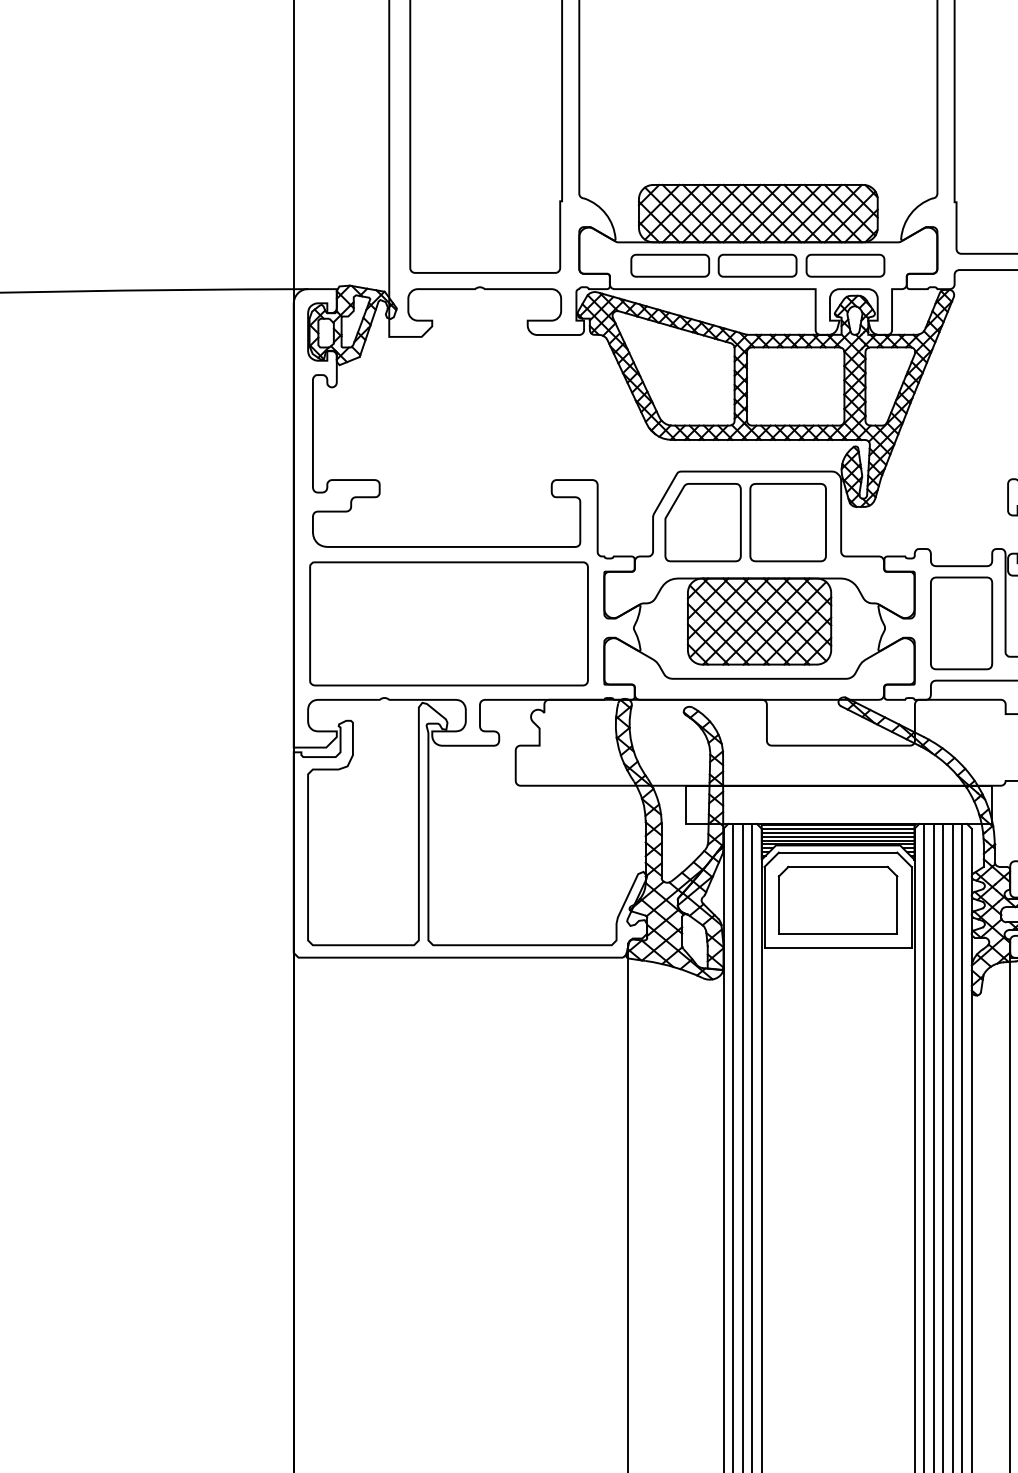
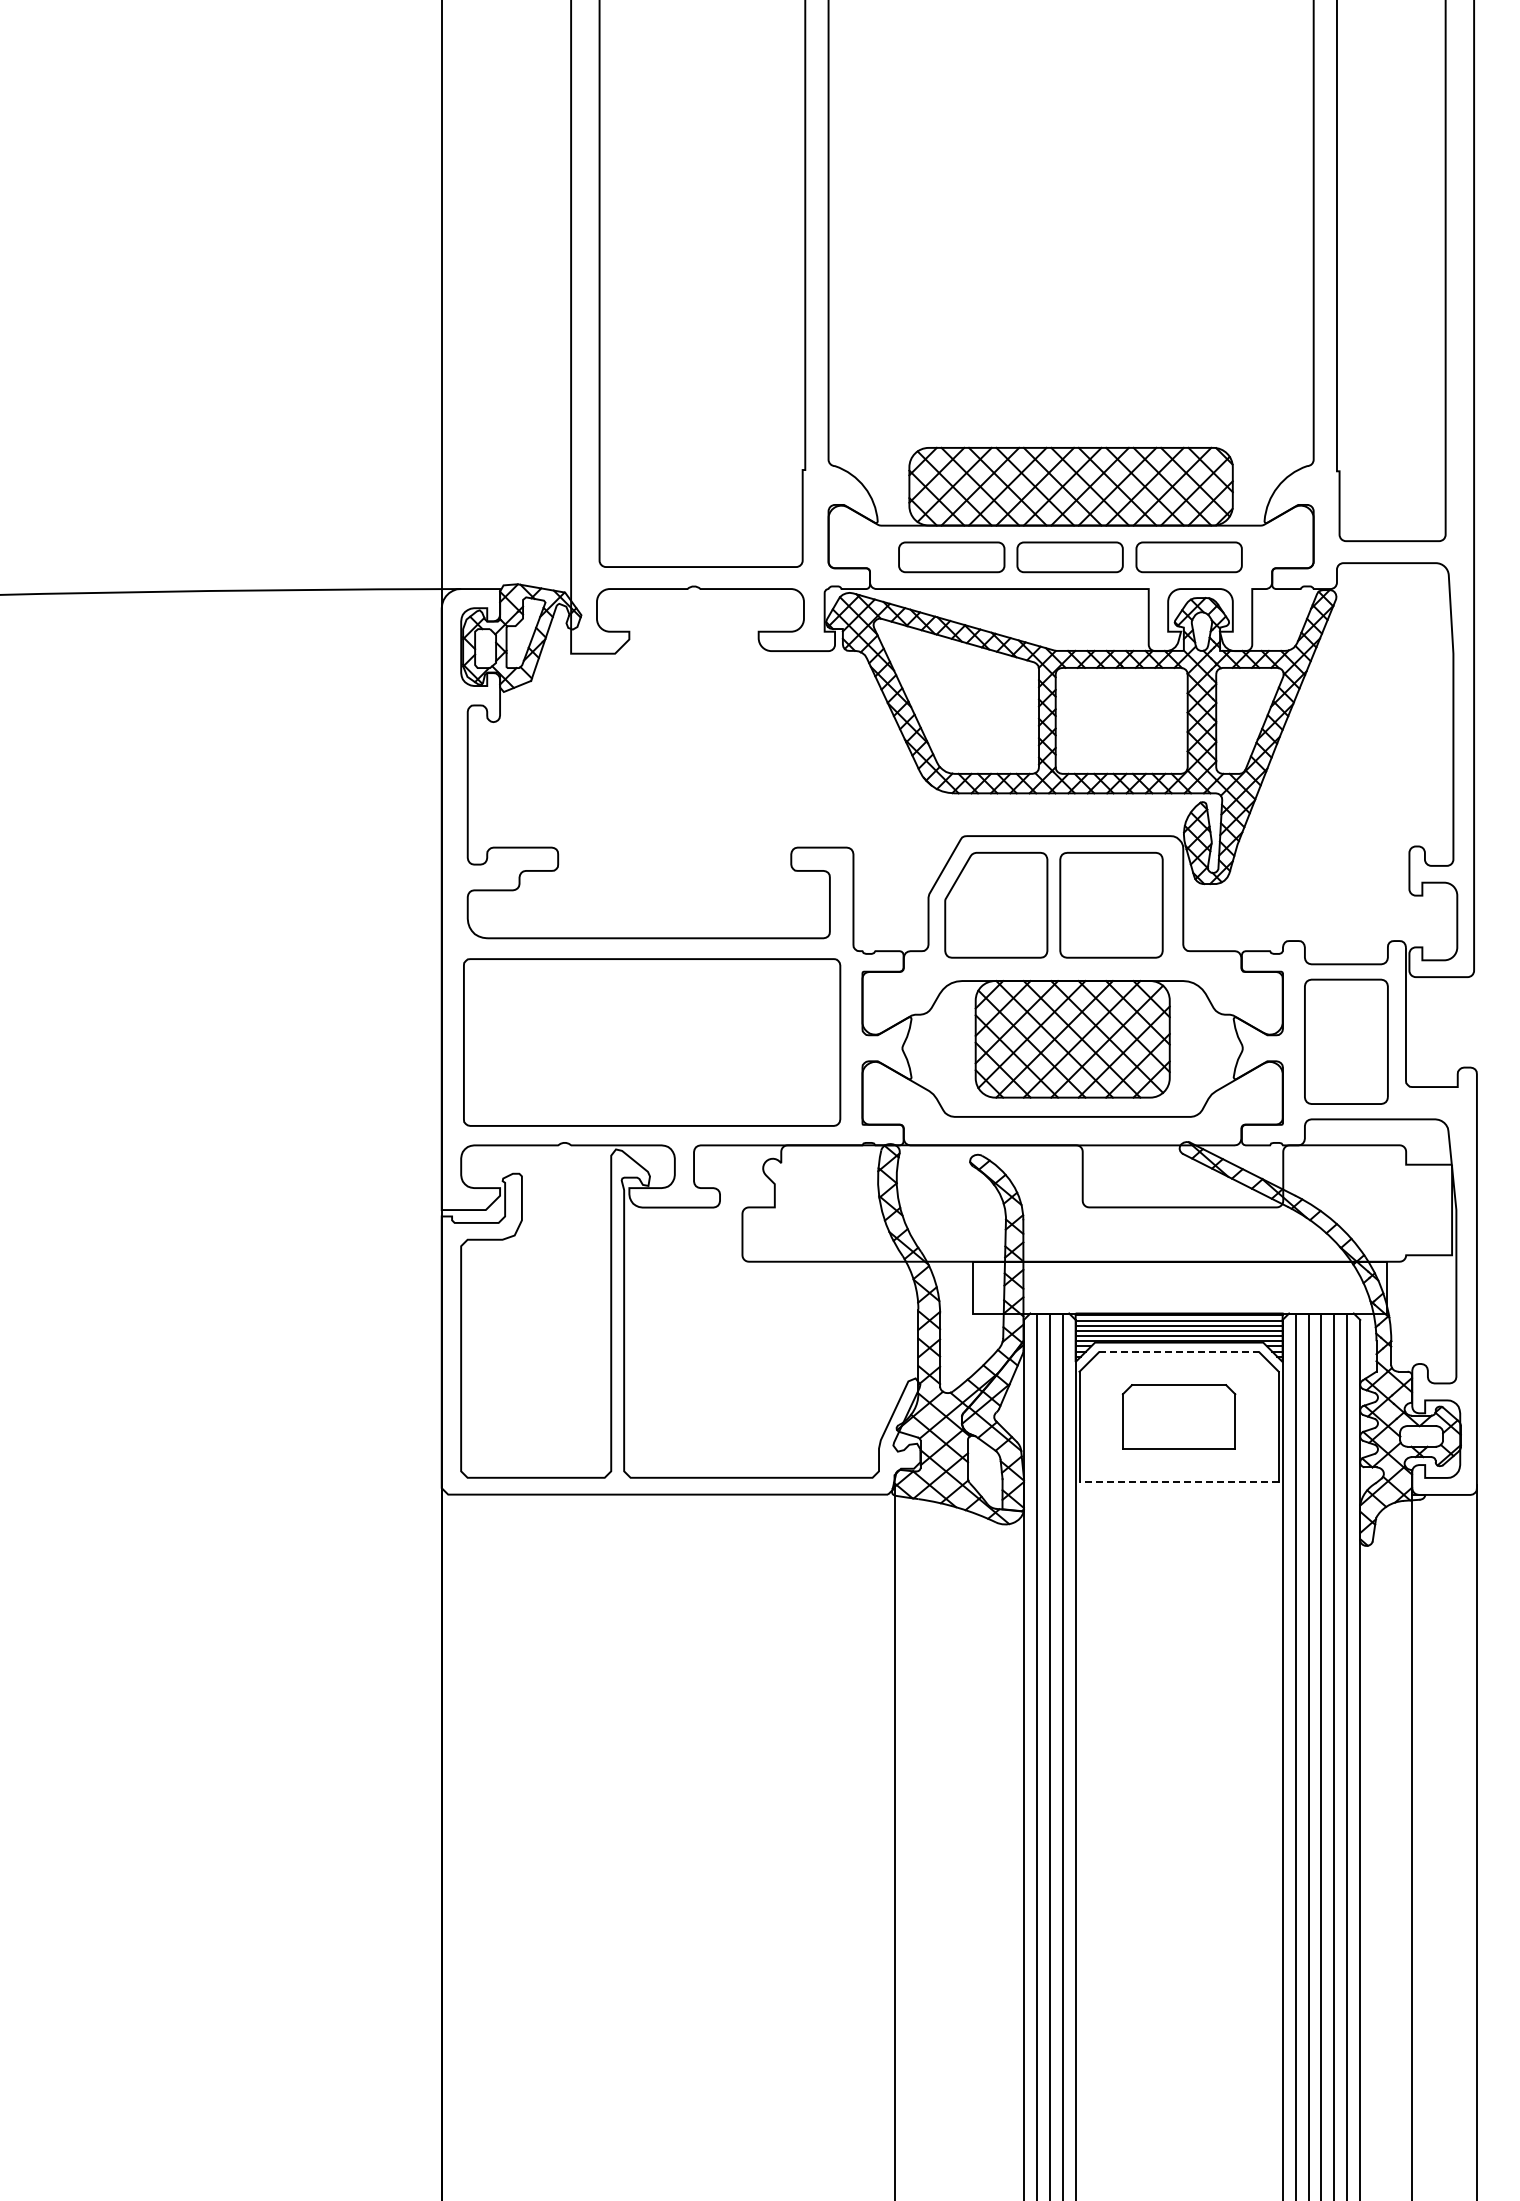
line: (838, 852) -> (1179, 1352), solid -> dashed
part: (837, 899) -> (1178, 1416), size x0.7
line: (838, 947) -> (1179, 1481), solid -> dashed

